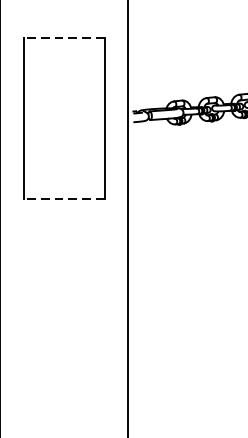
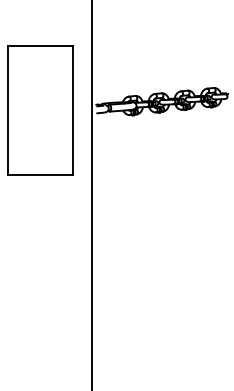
line: (63, 37) -> (40, 45), dashed -> solid
line: (63, 199) -> (40, 175), dashed -> solid

